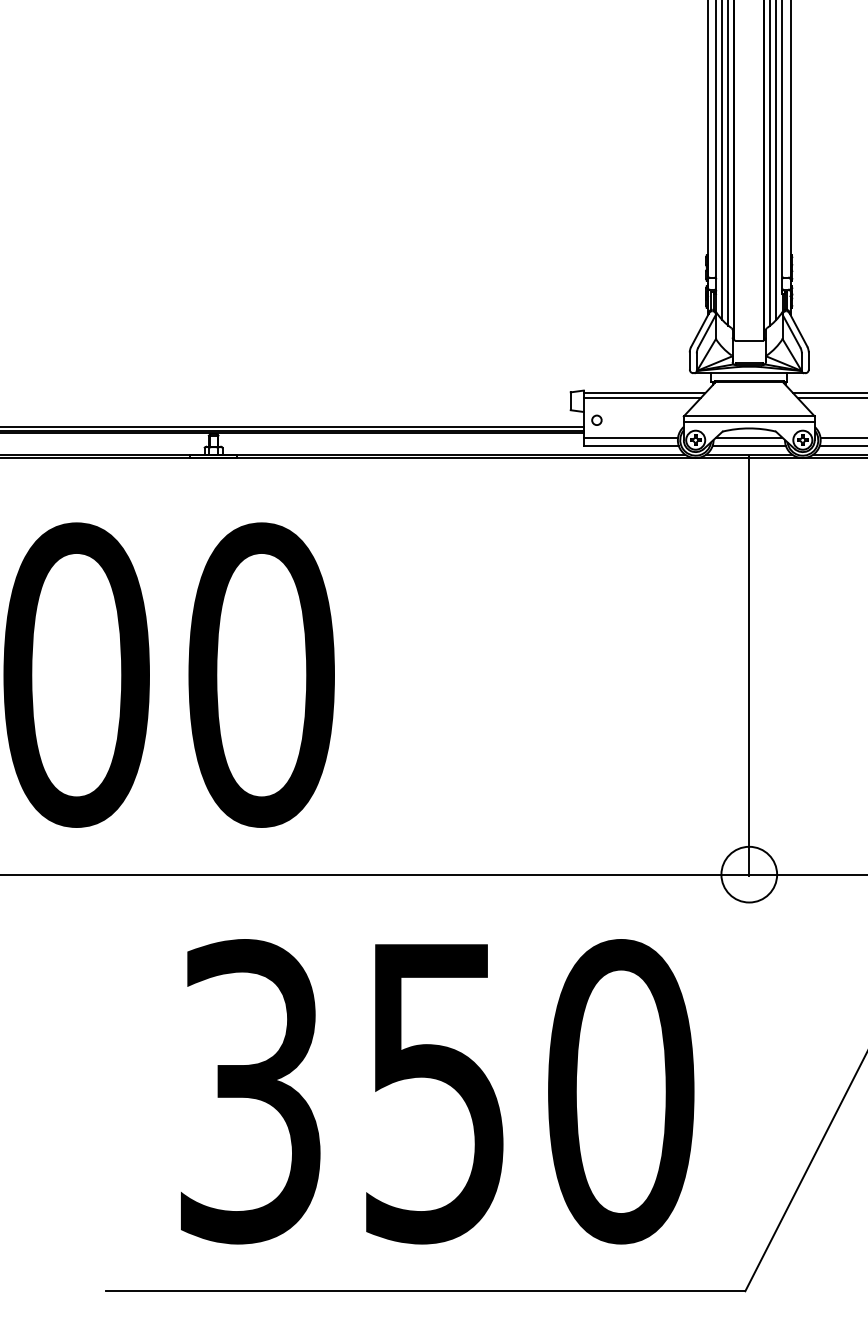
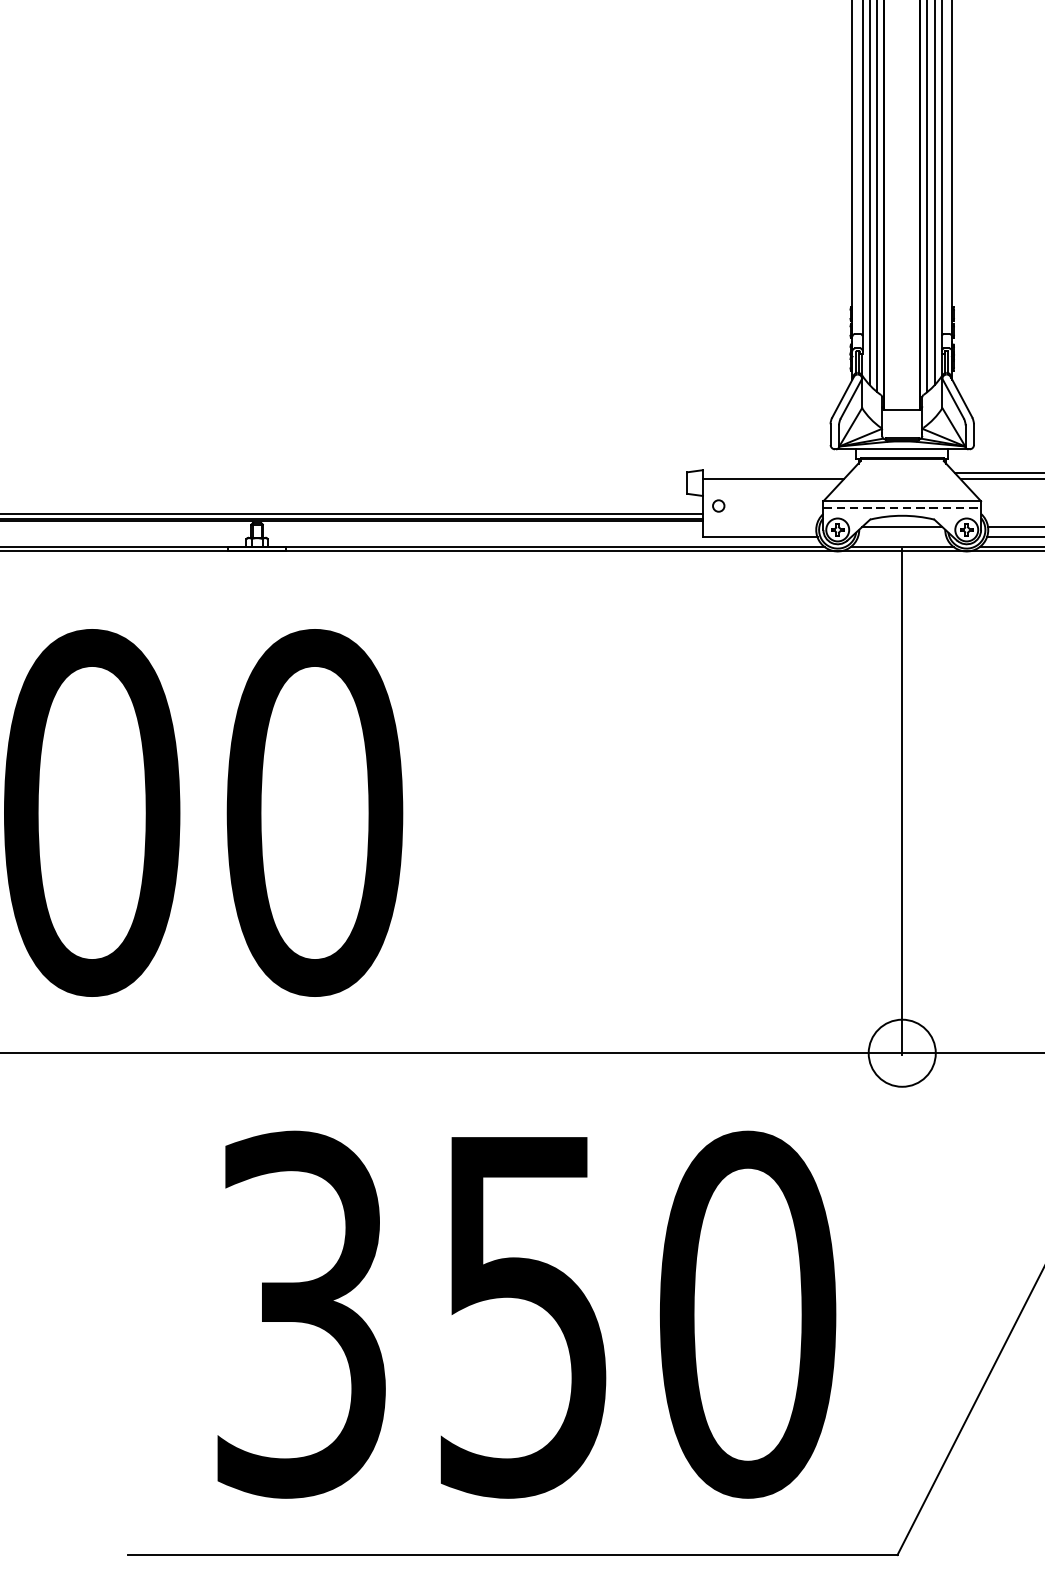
line: (644, 393) -> (776, 473), removed
line: (749, 422) -> (902, 508), solid -> dashed
line: (630, 437) -> (759, 526), removed
line: (749, 446) -> (902, 537), removed

